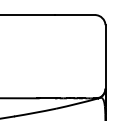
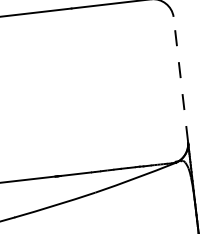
line: (105, 56) -> (180, 78), solid -> dashed

